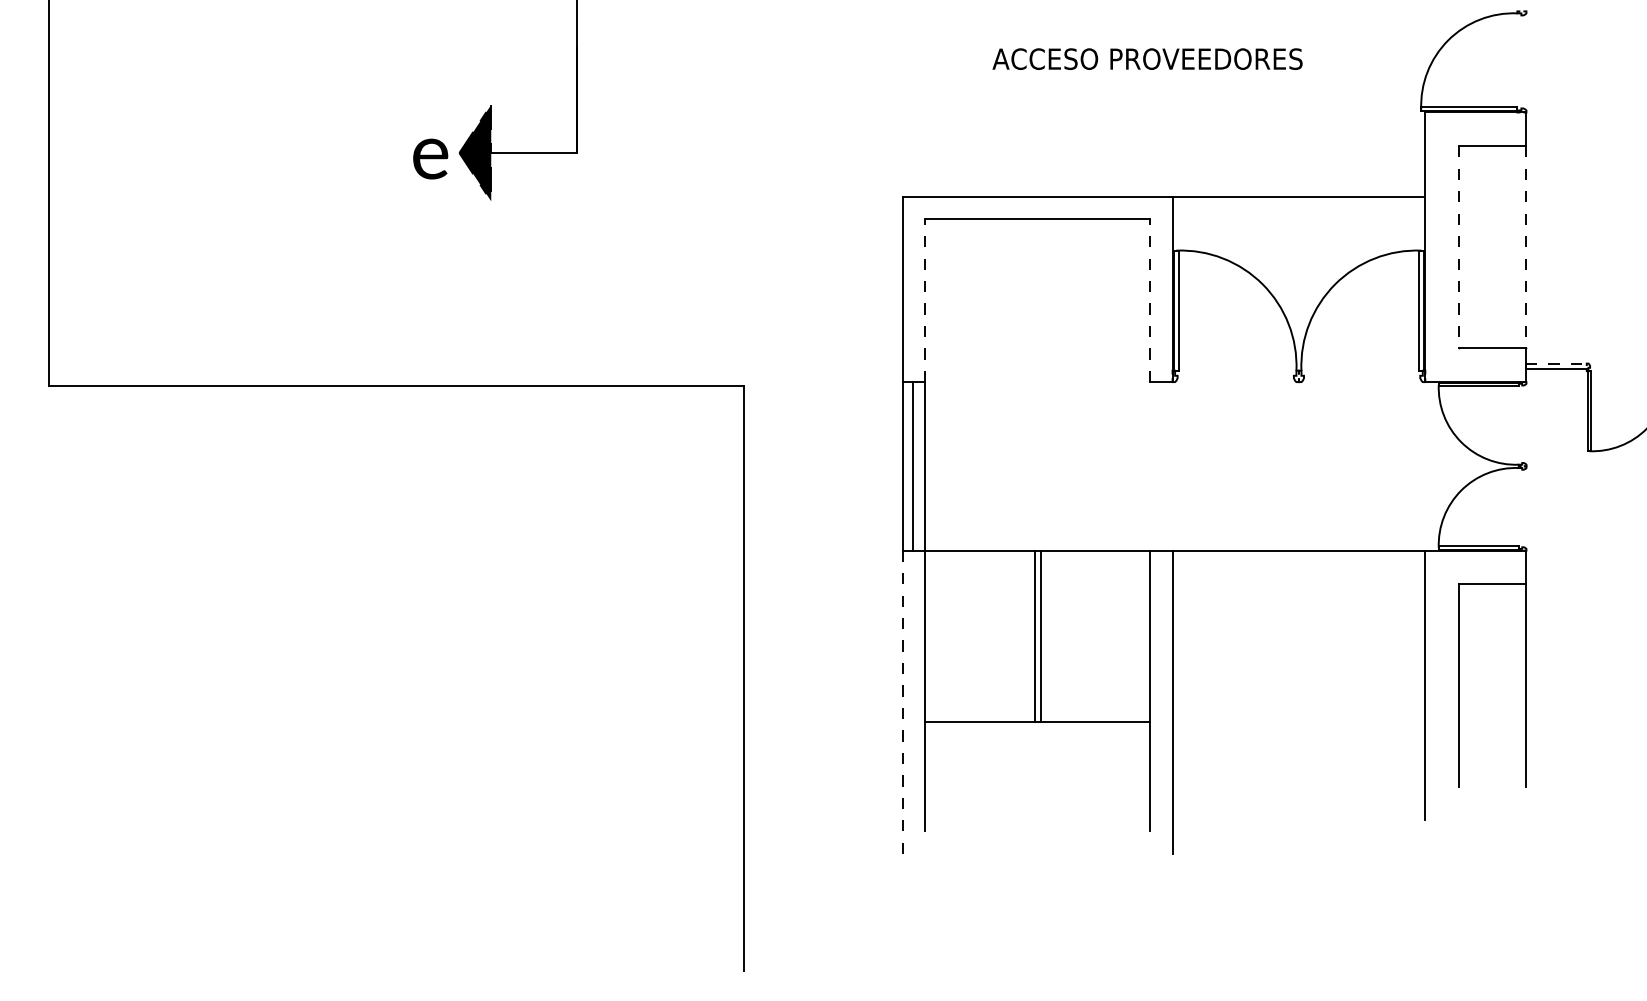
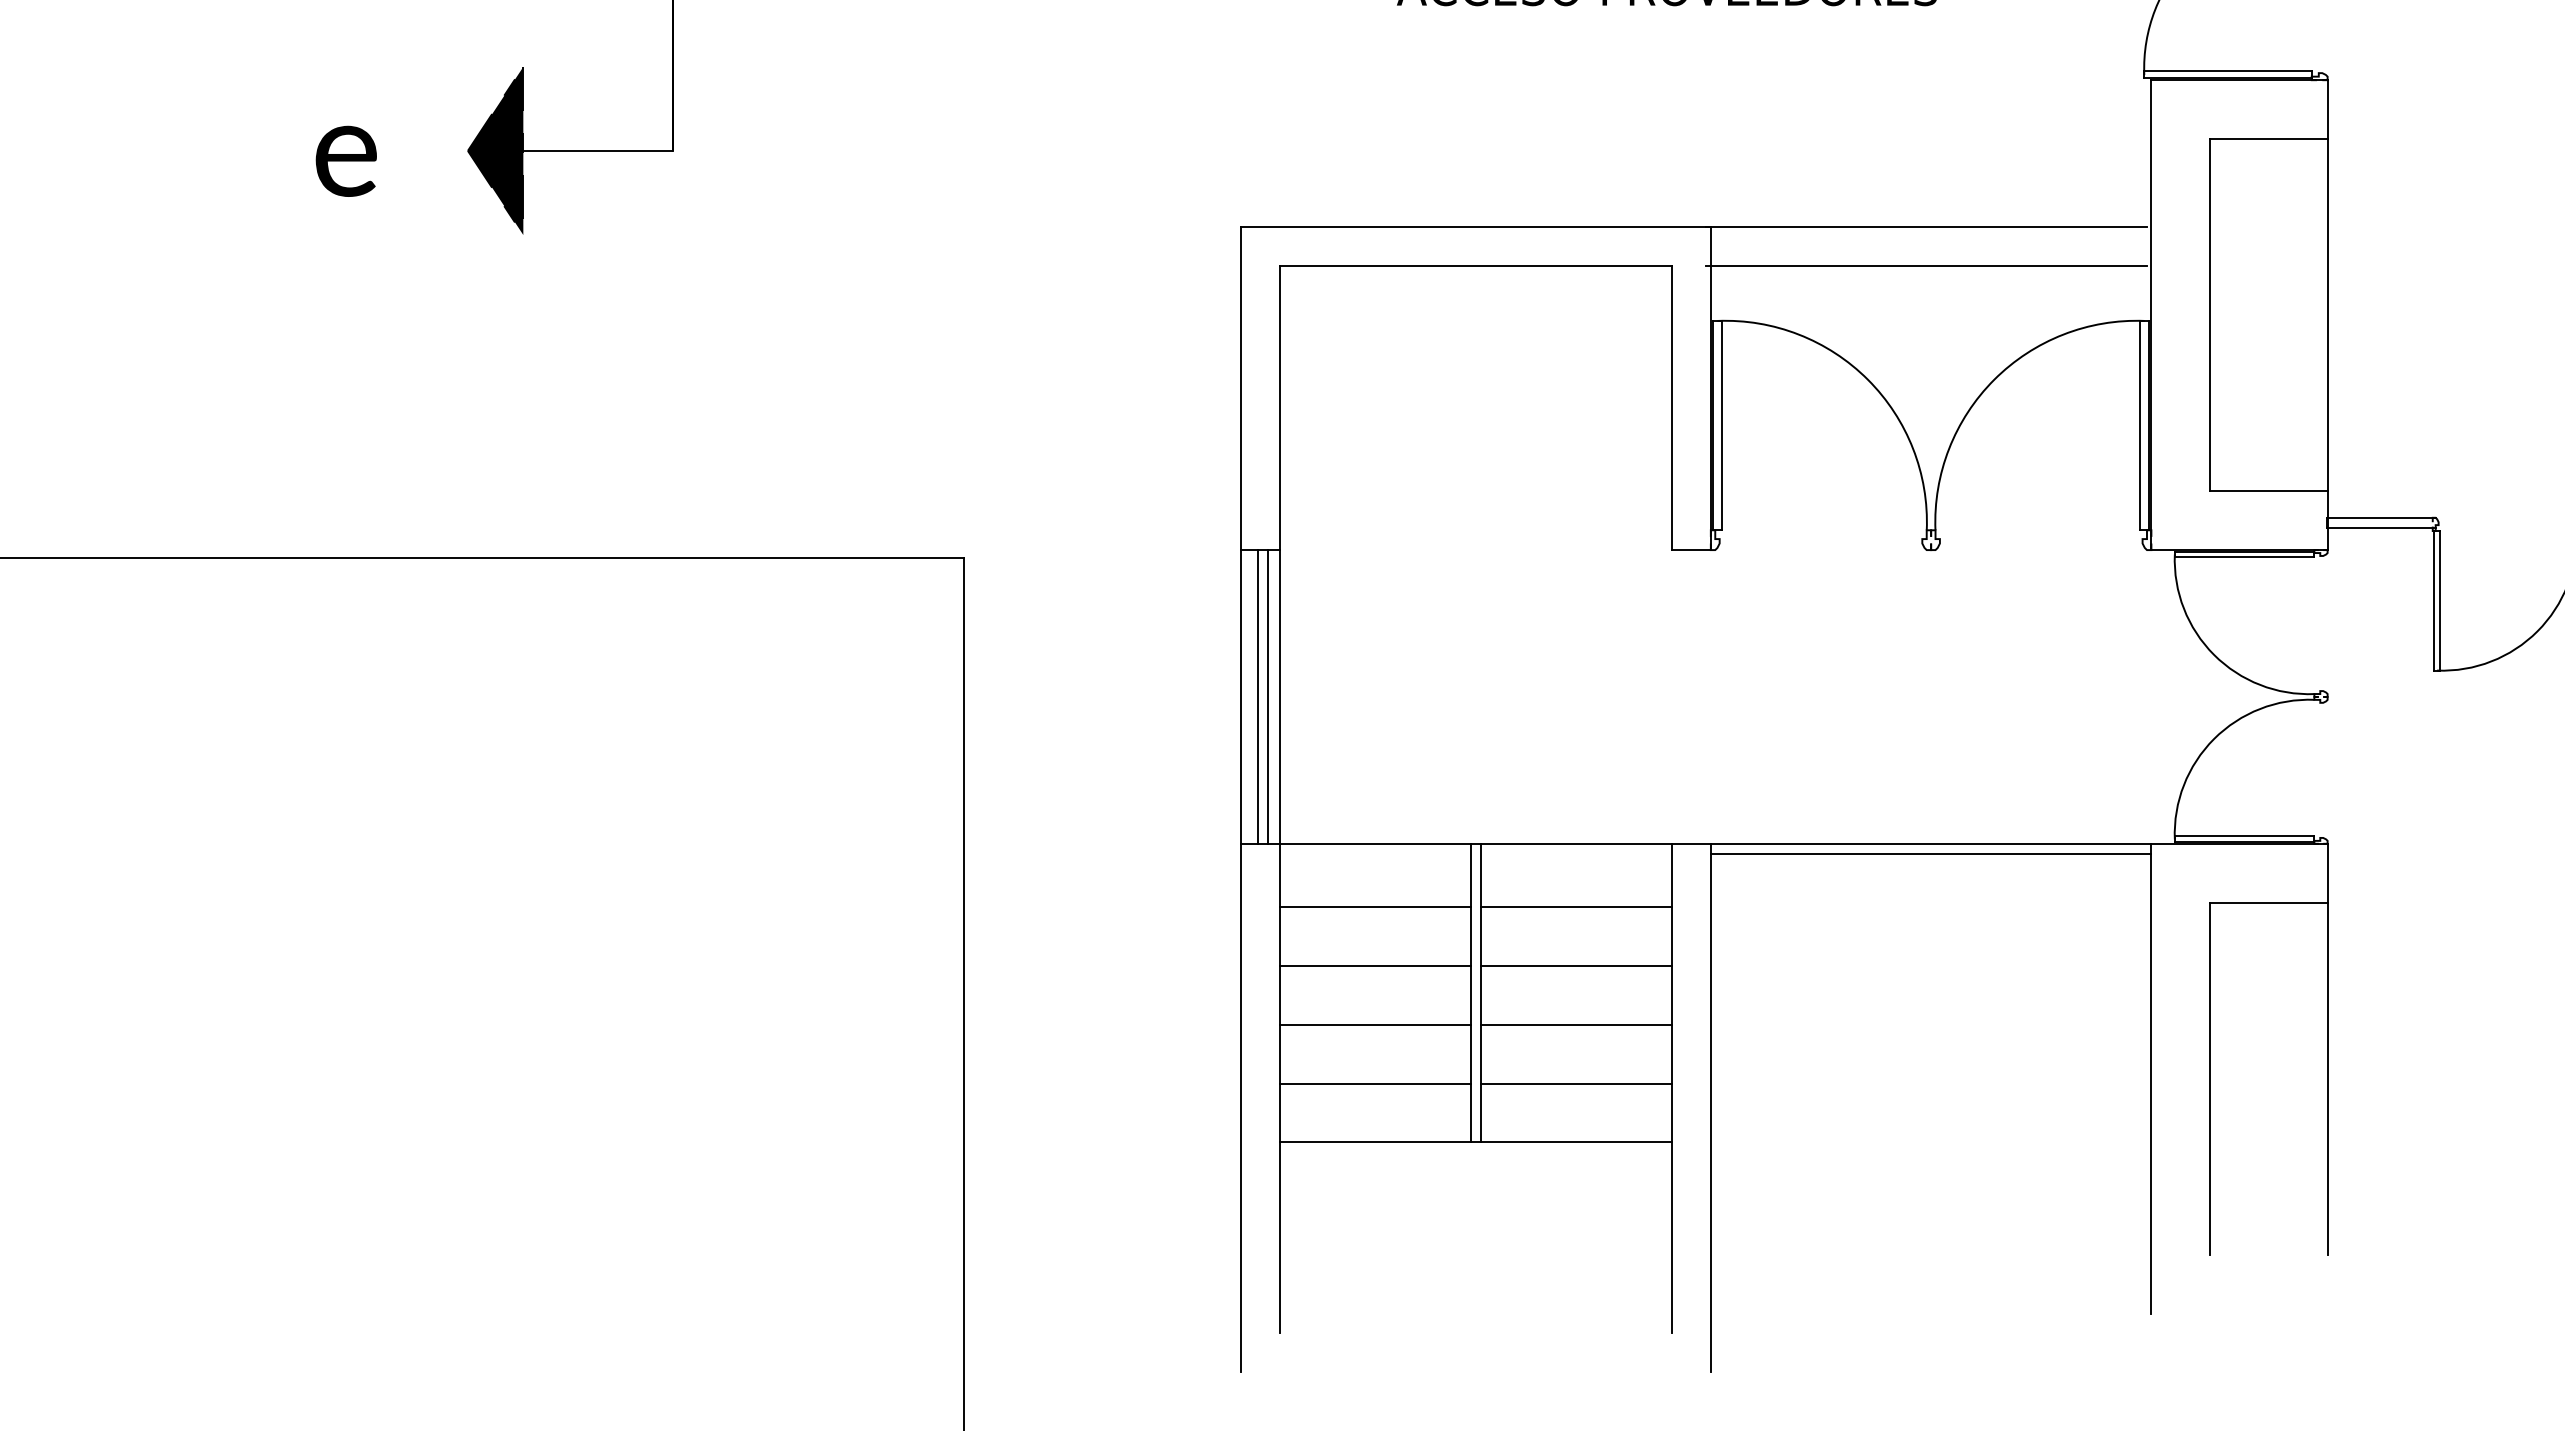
text: (430, 158) -> (346, 160), moved
line: (1295, 219) -> (1925, 266), added
line: (1459, 247) -> (2210, 315), dashed -> solid
line: (1526, 247) -> (2327, 315), dashed -> solid
line: (925, 300) -> (1280, 407), dashed -> solid
line: (1150, 300) -> (1672, 407), dashed -> solid
line: (1557, 363) -> (2381, 517), dashed -> solid
line: (918, 466) -> (1268, 697), added
line: (1298, 556) -> (1930, 854), added
line: (979, 587) -> (1374, 908), added
line: (1095, 587) -> (1576, 908), added
line: (979, 620) -> (1374, 965), added
line: (1095, 620) -> (1576, 965), added
line: (979, 654) -> (1374, 1024), added
line: (1095, 654) -> (1576, 1024), added
line: (979, 688) -> (1374, 1084), added
line: (1095, 688) -> (1576, 1084), added
line: (902, 702) -> (1240, 1108), dashed -> solid

